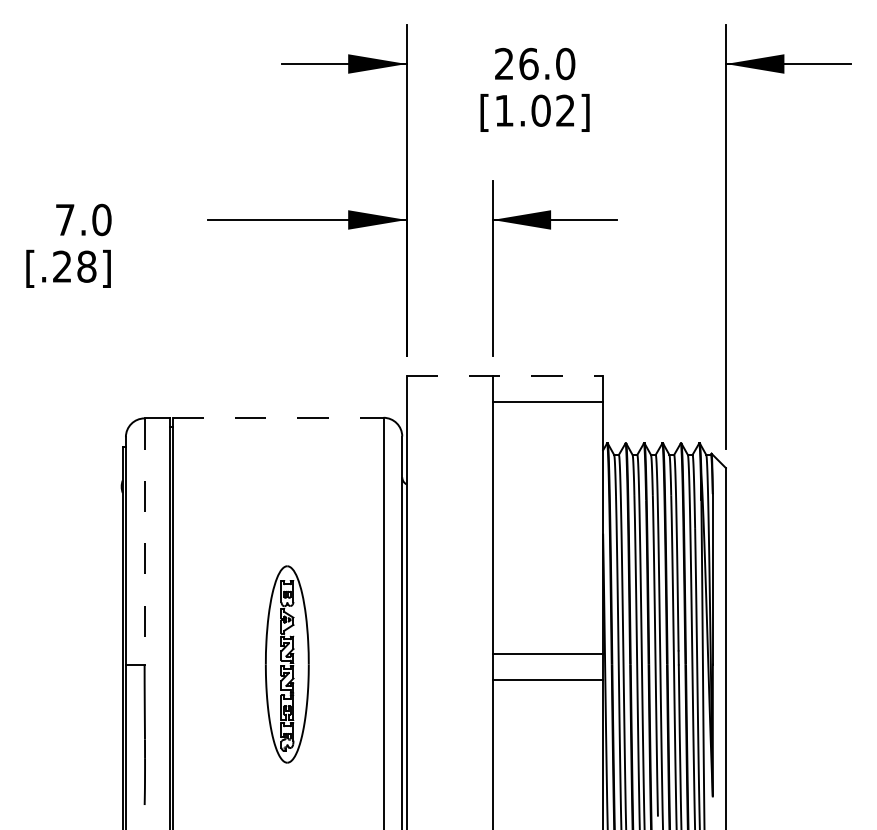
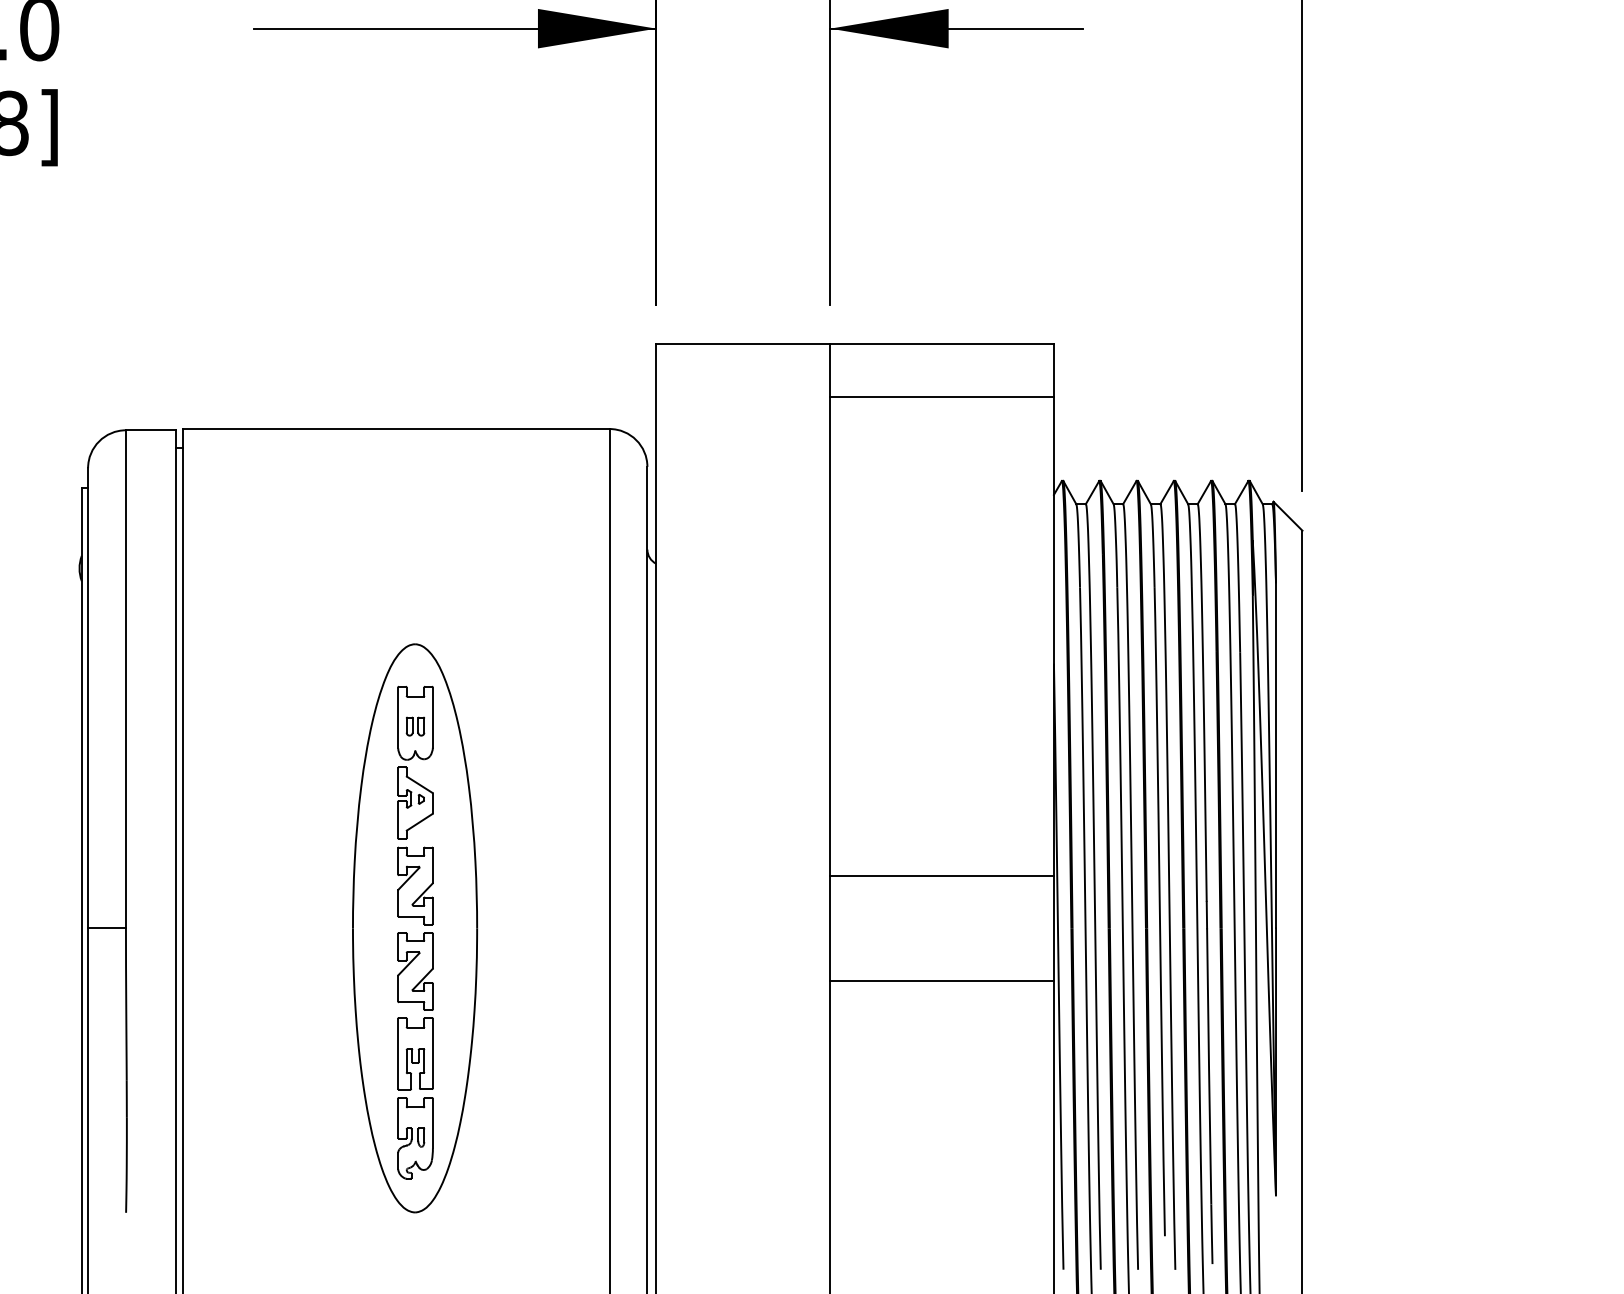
line: (505, 375) -> (856, 343), dashed -> solid
line: (278, 417) -> (396, 428), dashed -> solid
line: (144, 541) -> (125, 679), dashed -> solid
line: (547, 654) -> (941, 980), moved
part: (286, 664) -> (413, 928), size x1.43
line: (547, 679) -> (941, 875), moved

